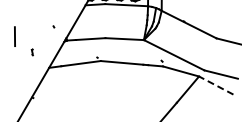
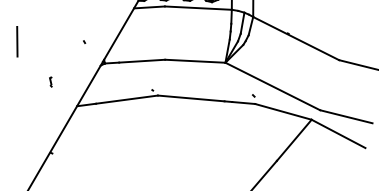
line: (14, 36) -> (16, 41), moved
line: (215, 85) -> (337, 133), dashed -> solid

